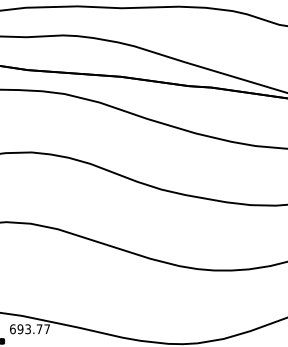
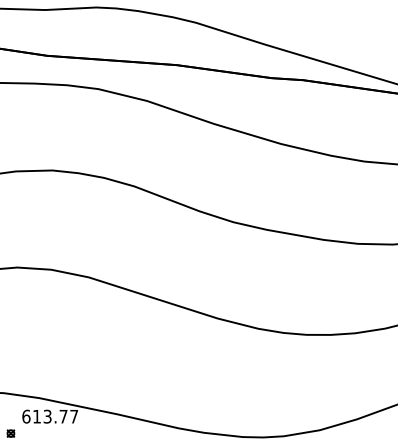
text: (20, 329) -> (36, 417), 693.77 -> 613.77

